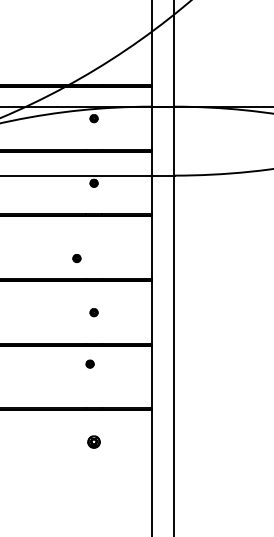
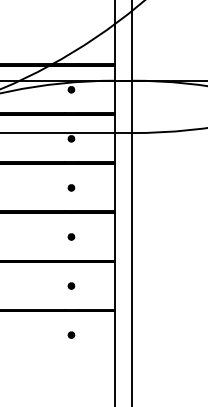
part: (77, 257) -> (71, 187), moved
part: (90, 363) -> (71, 285), moved
part: (94, 441) -> (71, 334), size x0.62

